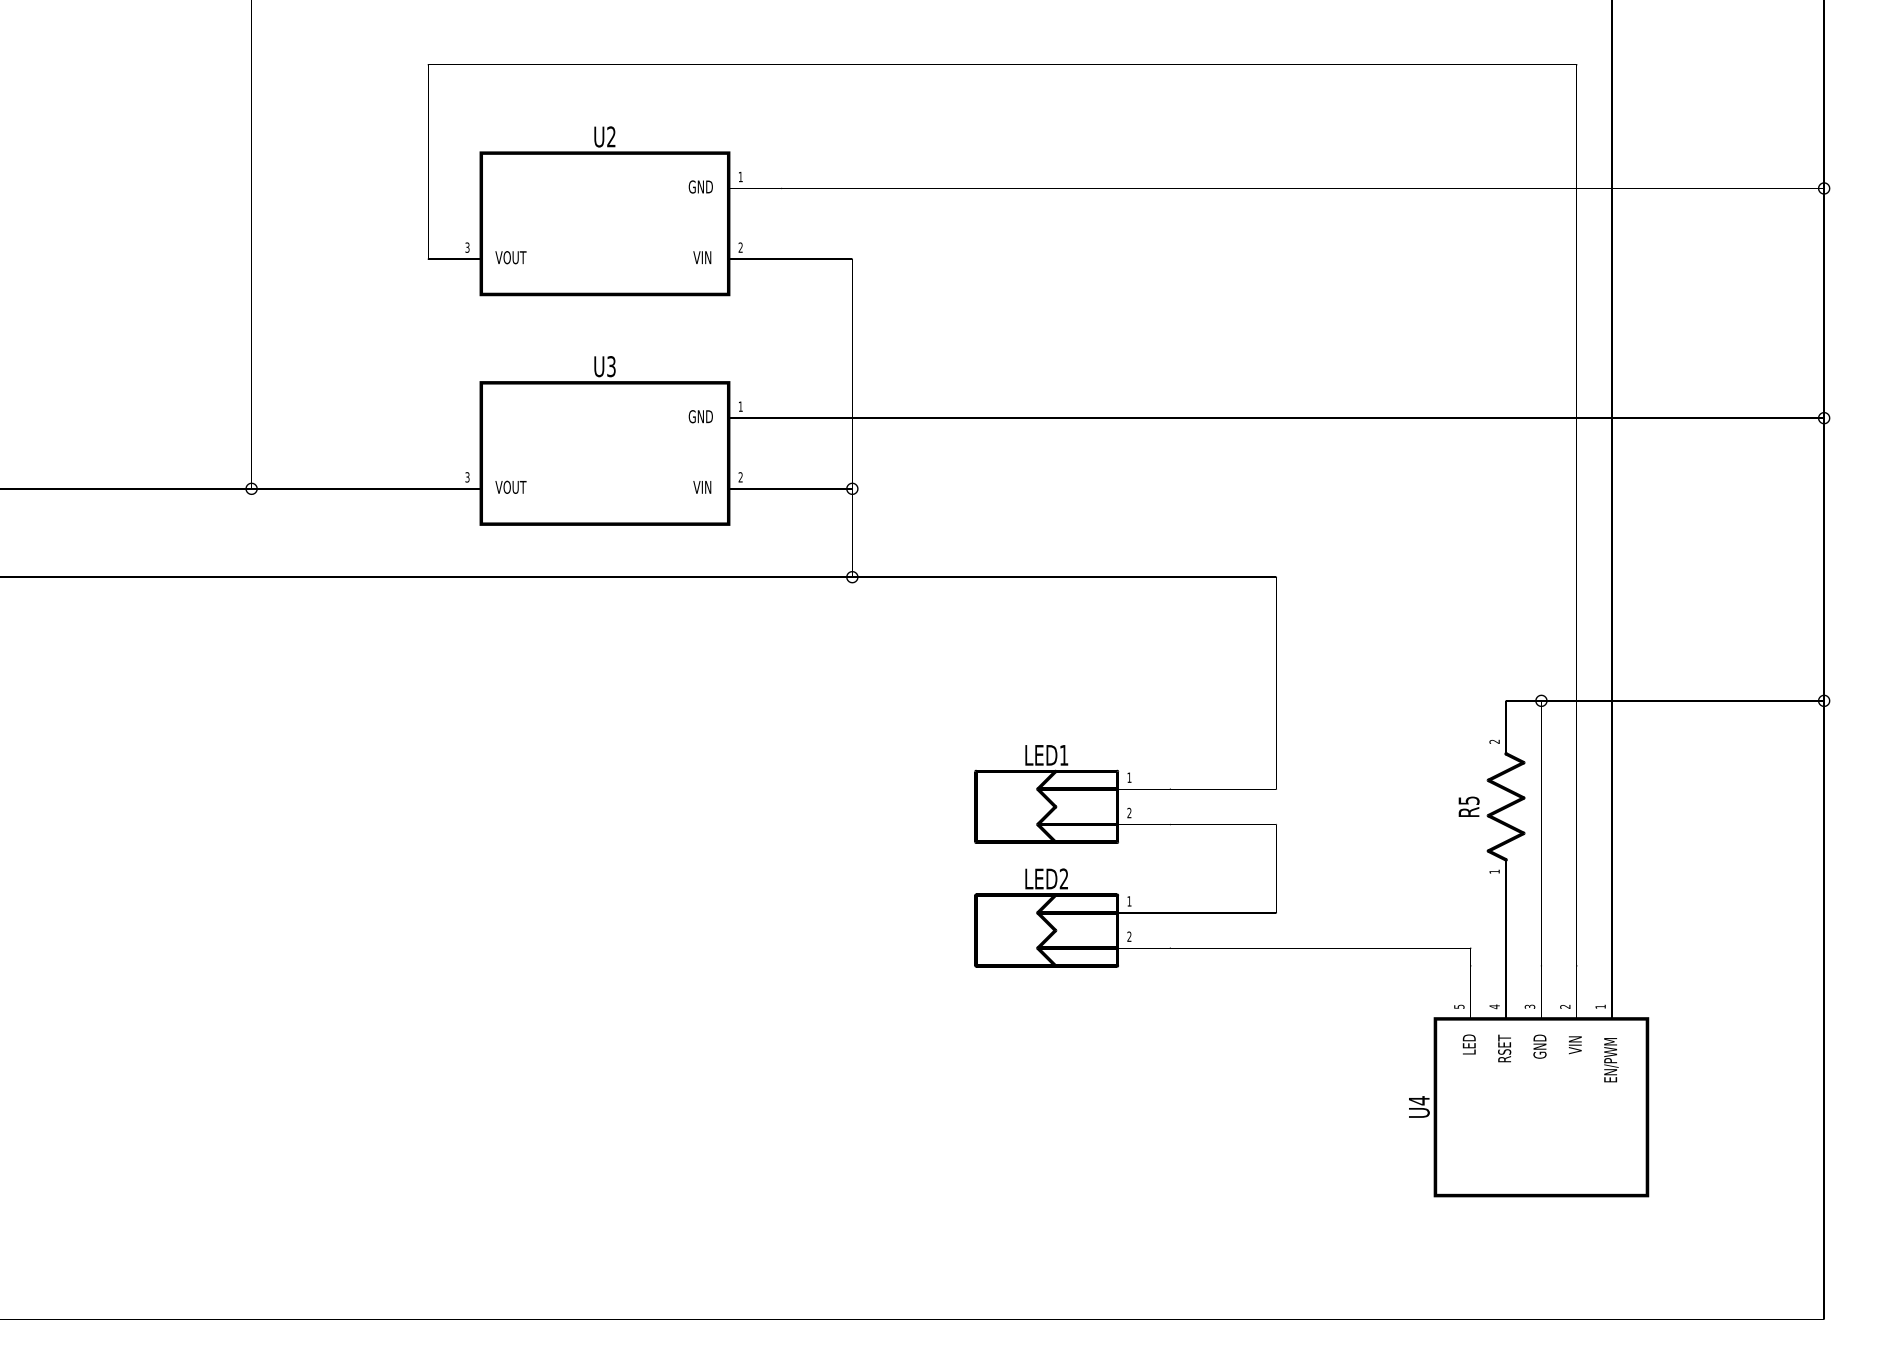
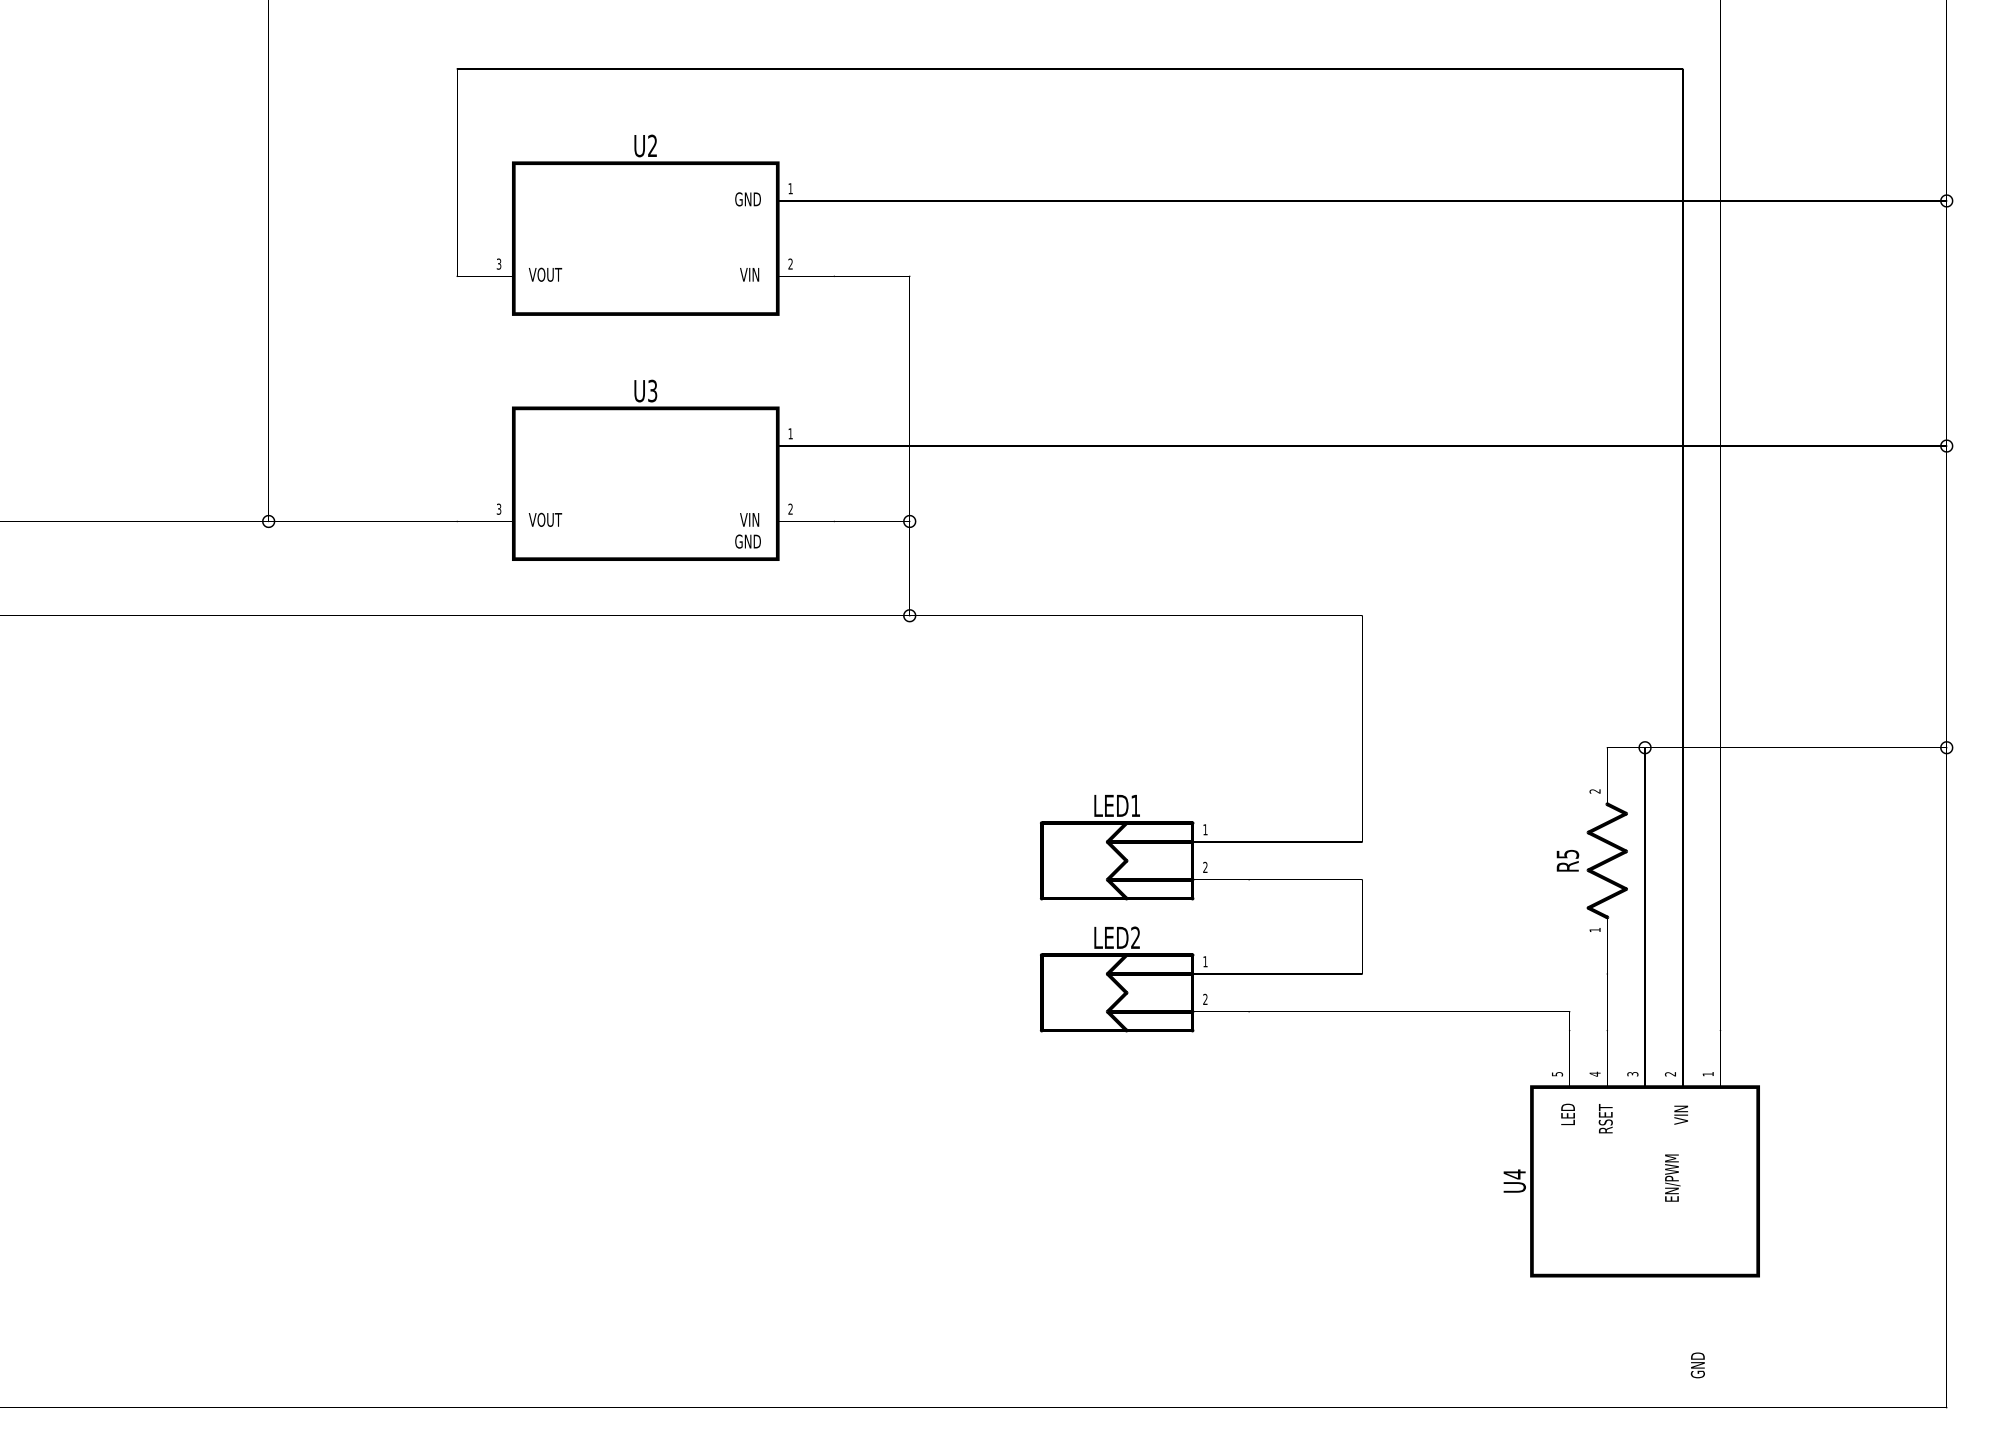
text: (700, 416) -> (747, 541), moved
text: (1539, 1046) -> (1697, 1365), moved
text: (1611, 1060) -> (1672, 1178), moved

